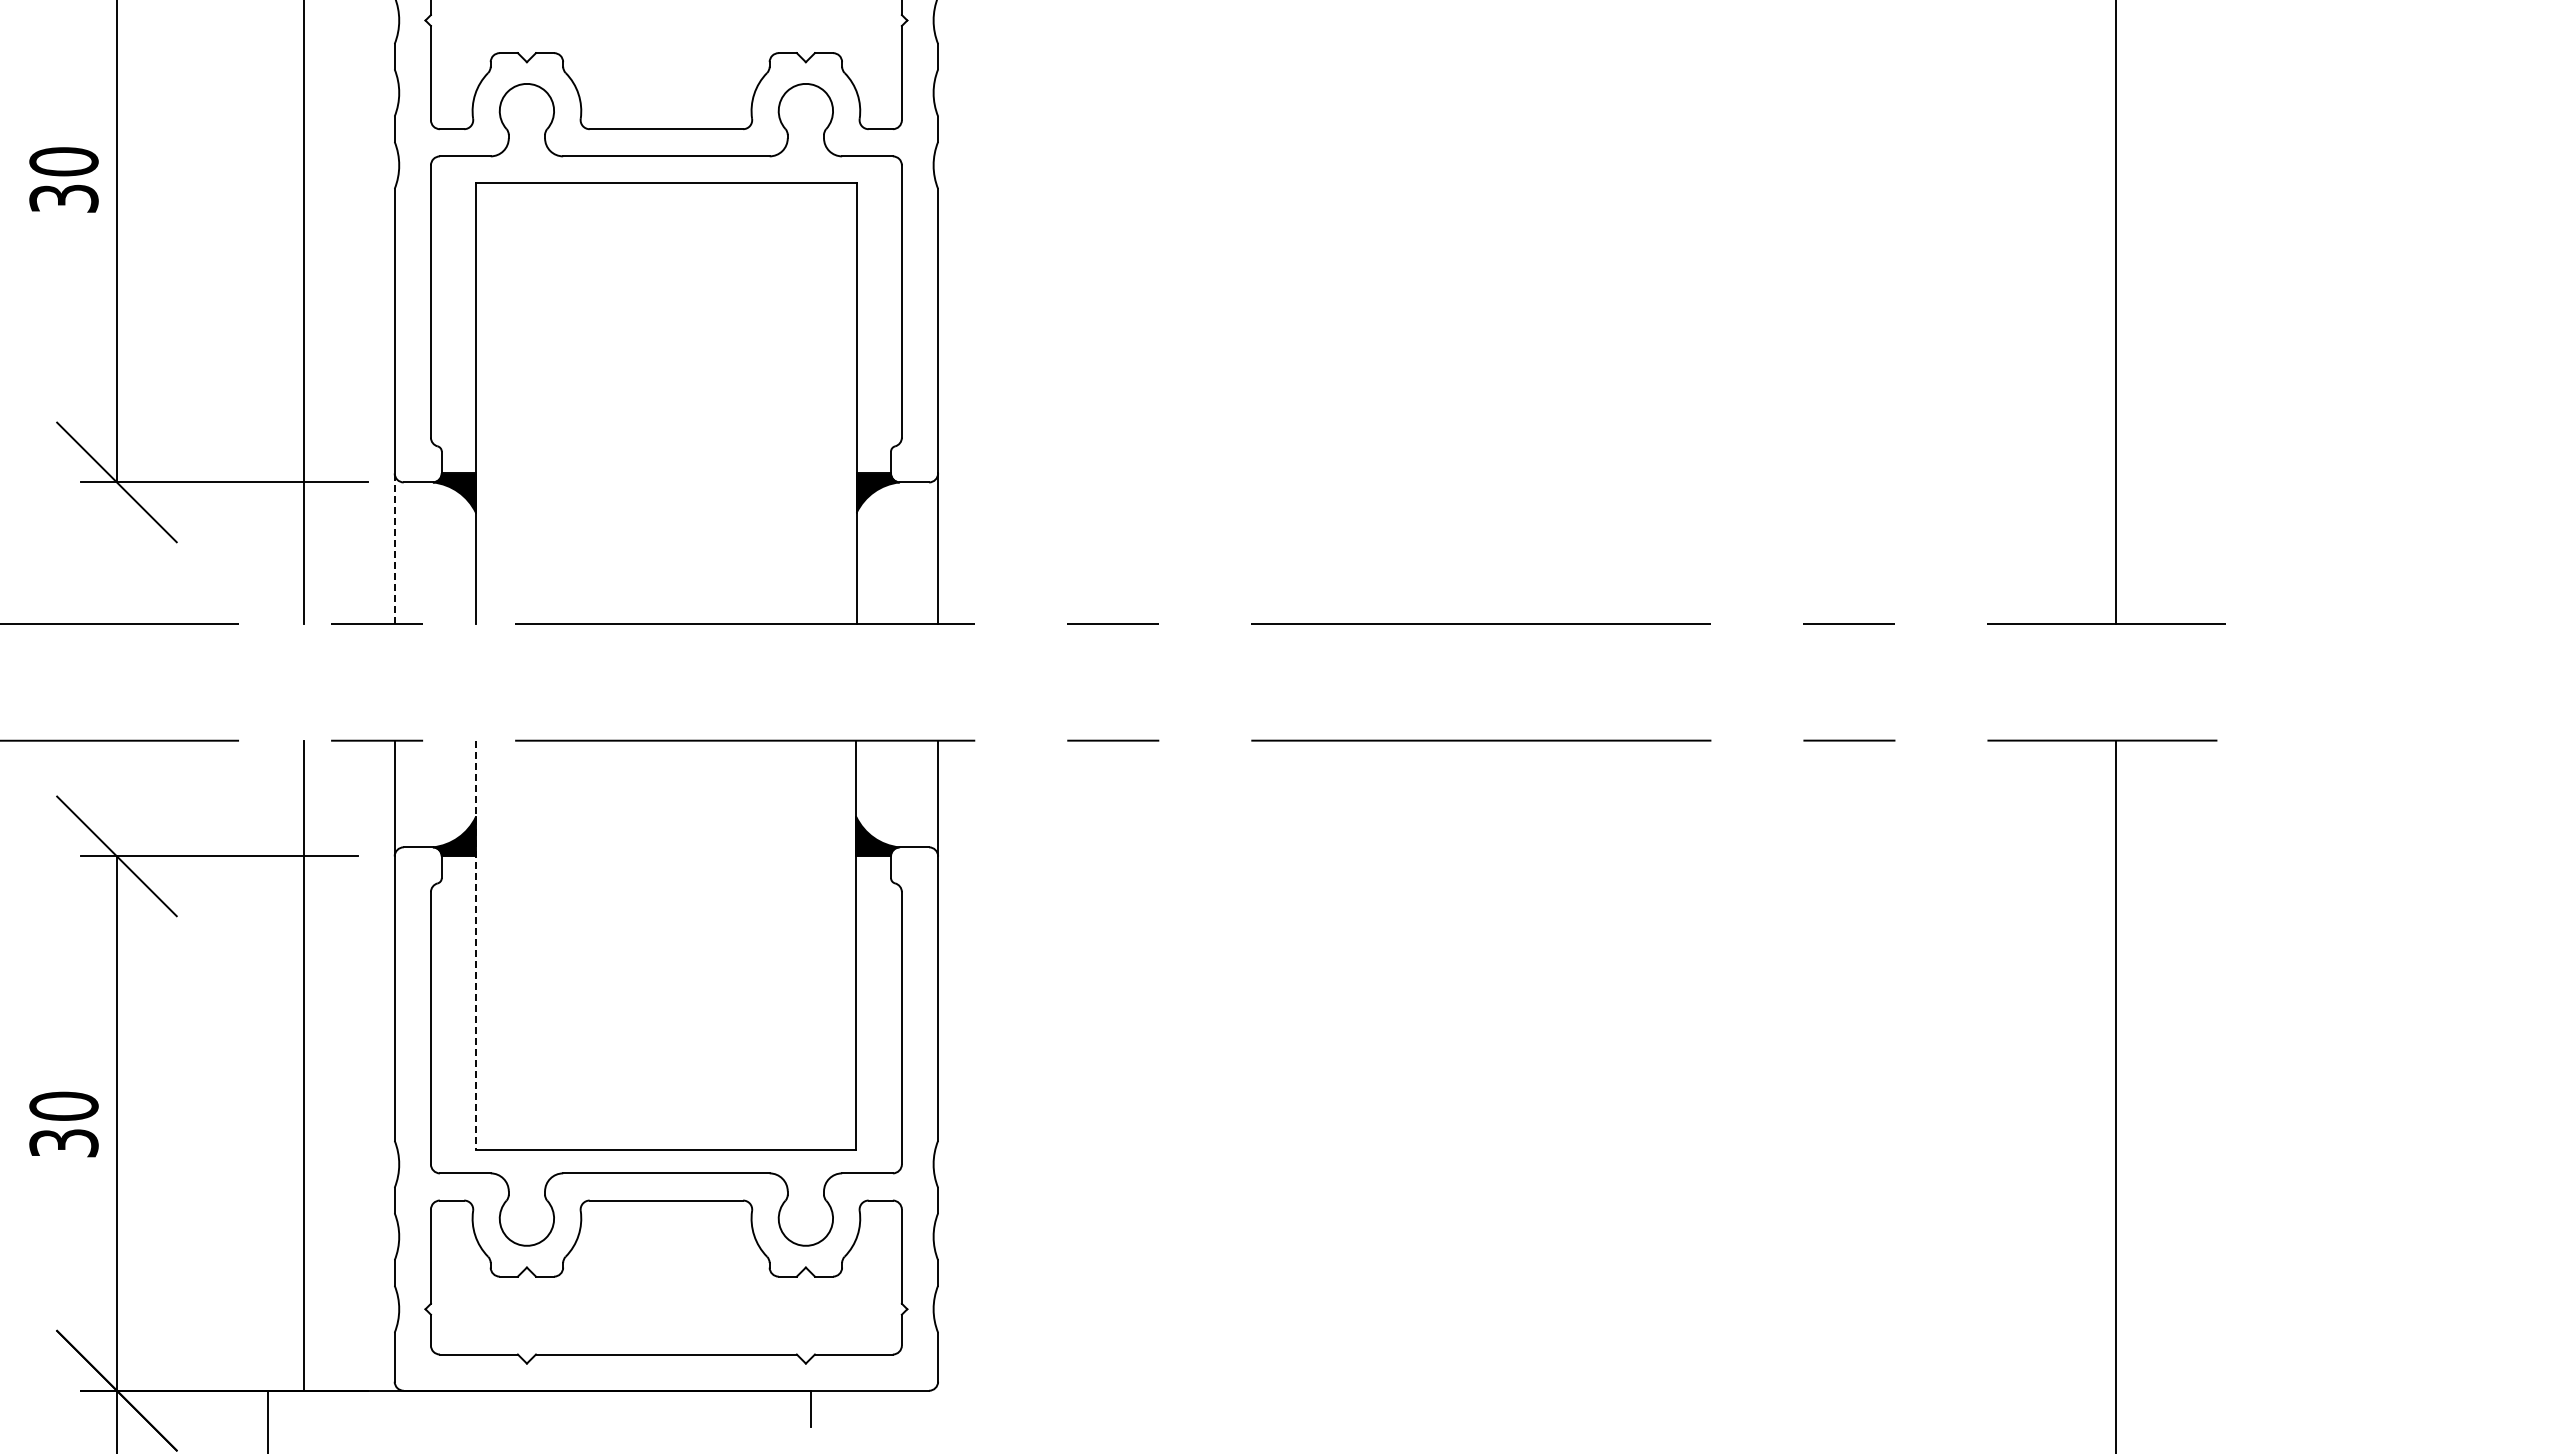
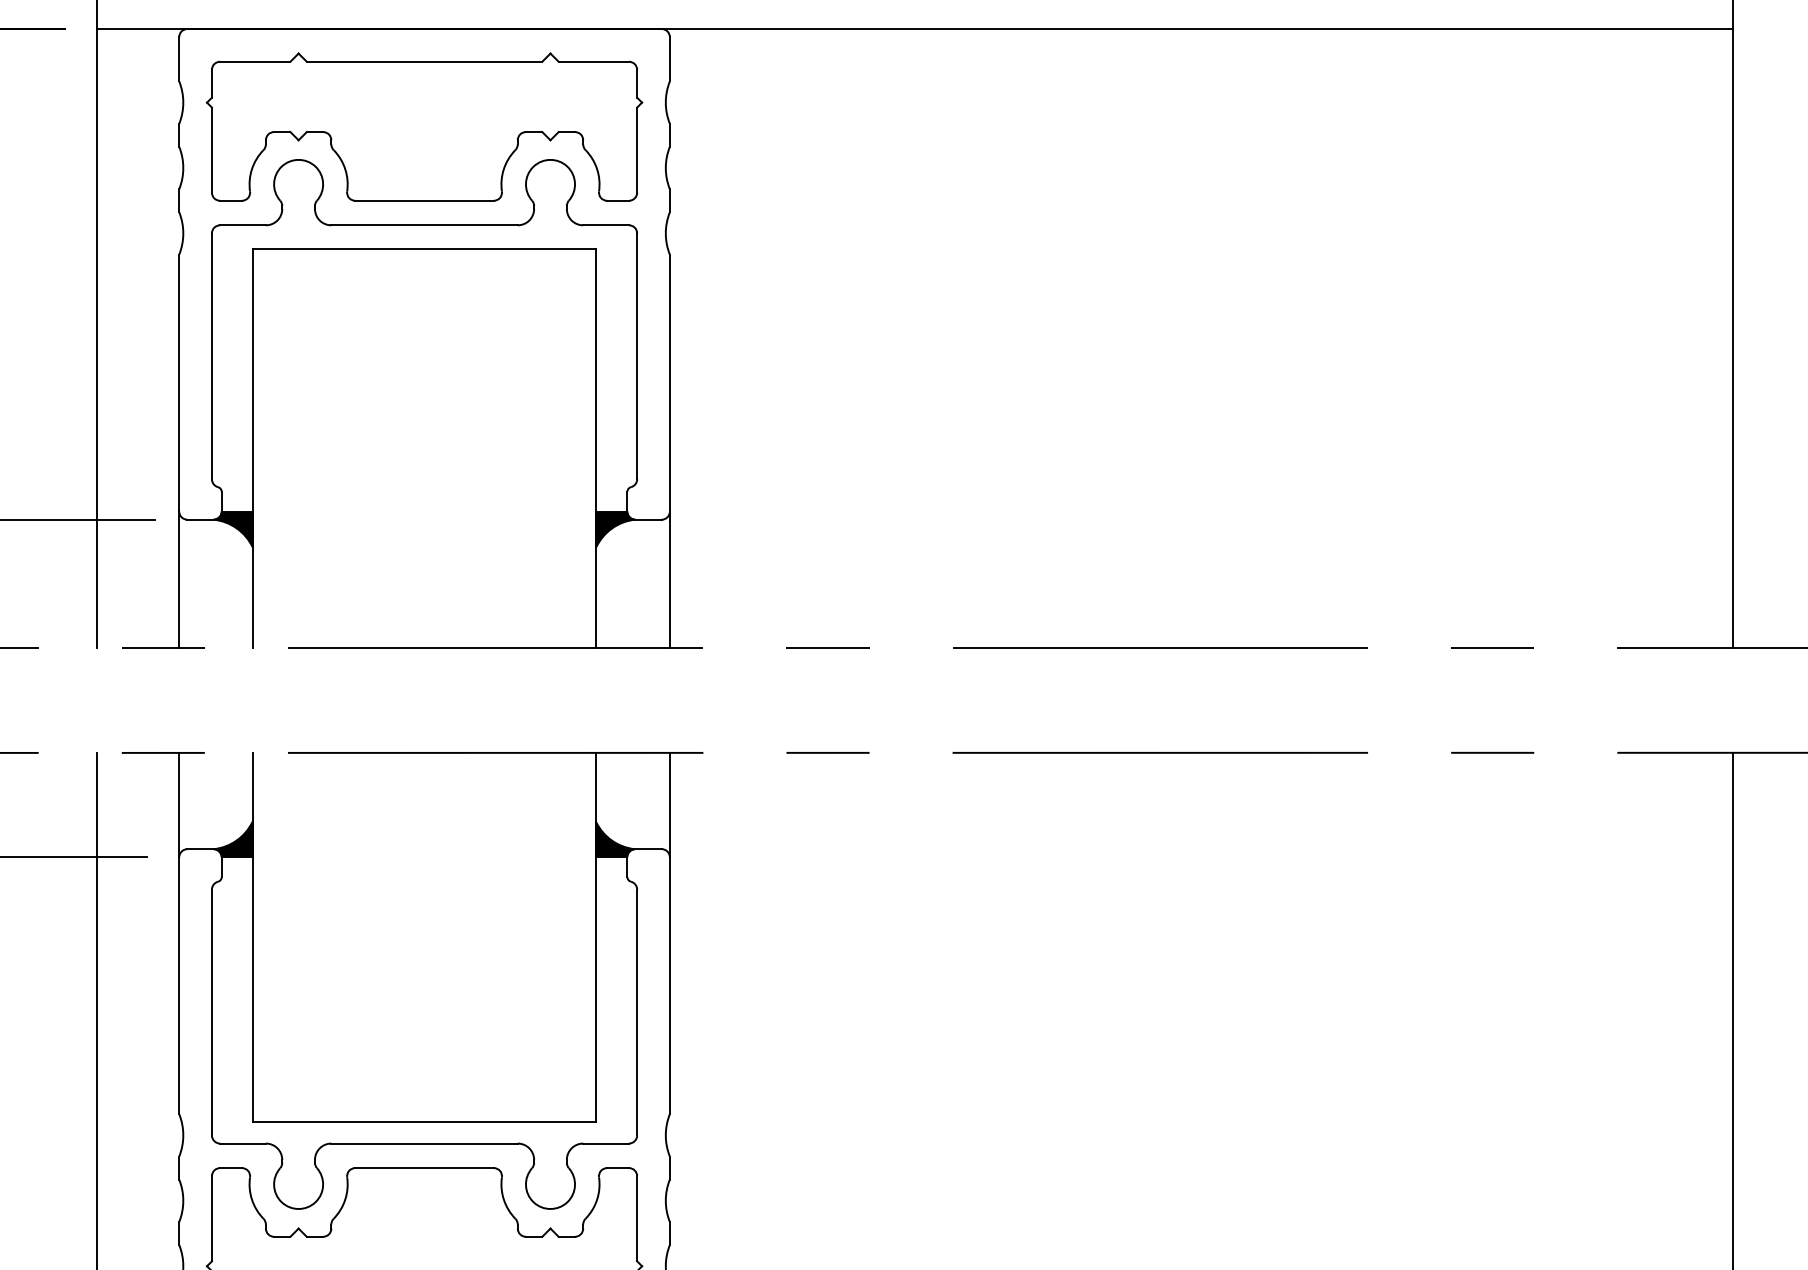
line: (394, 548) -> (179, 579), dashed -> solid
line: (475, 945) -> (252, 937), dashed -> solid

